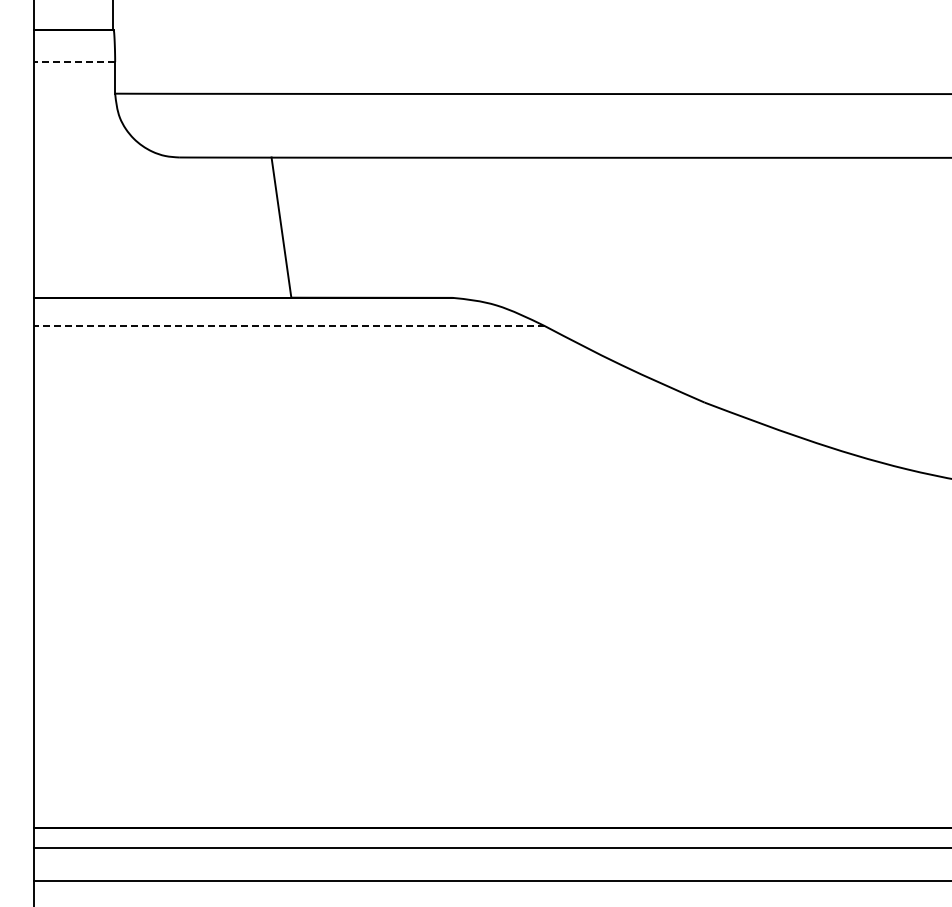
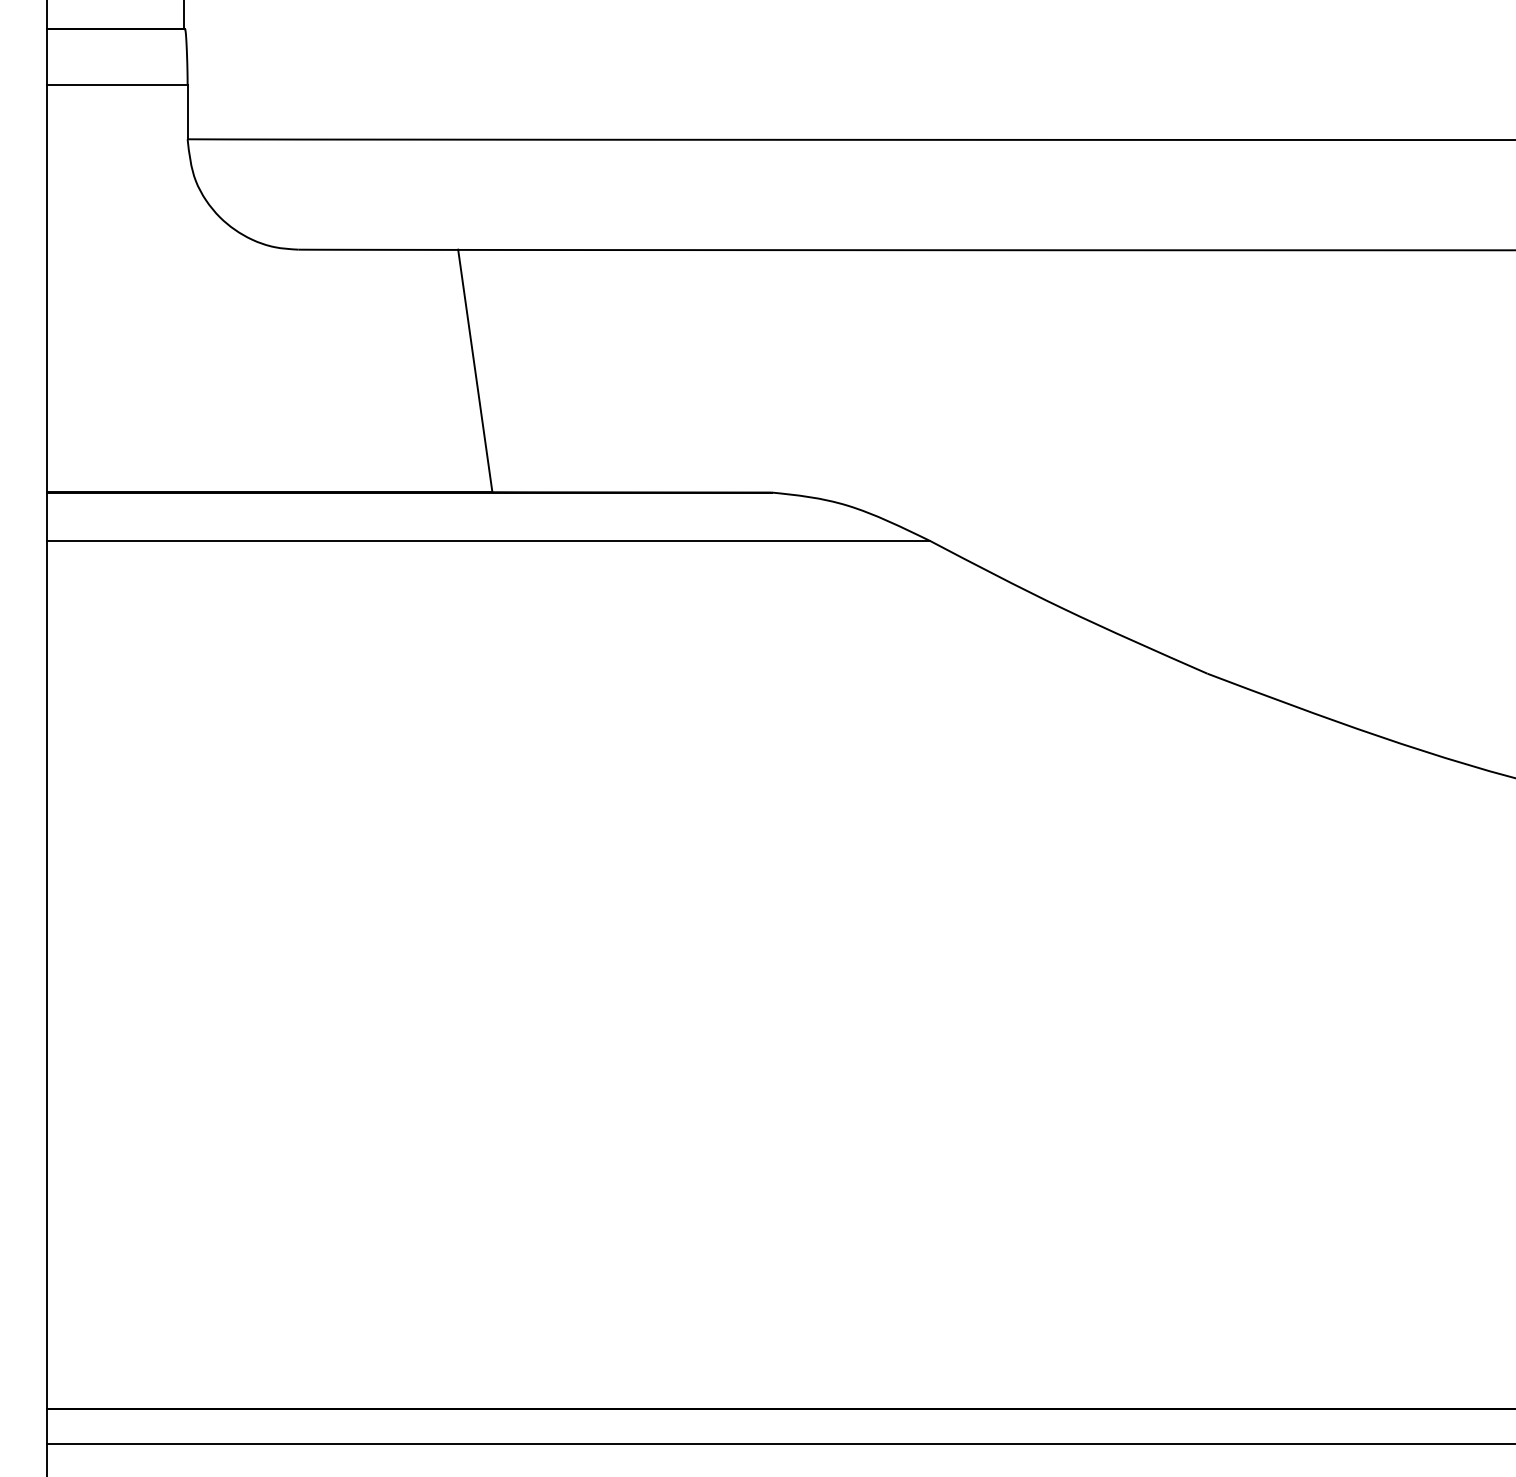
line: (74, 62) -> (117, 85), dashed -> solid
line: (288, 325) -> (487, 540), dashed -> solid

